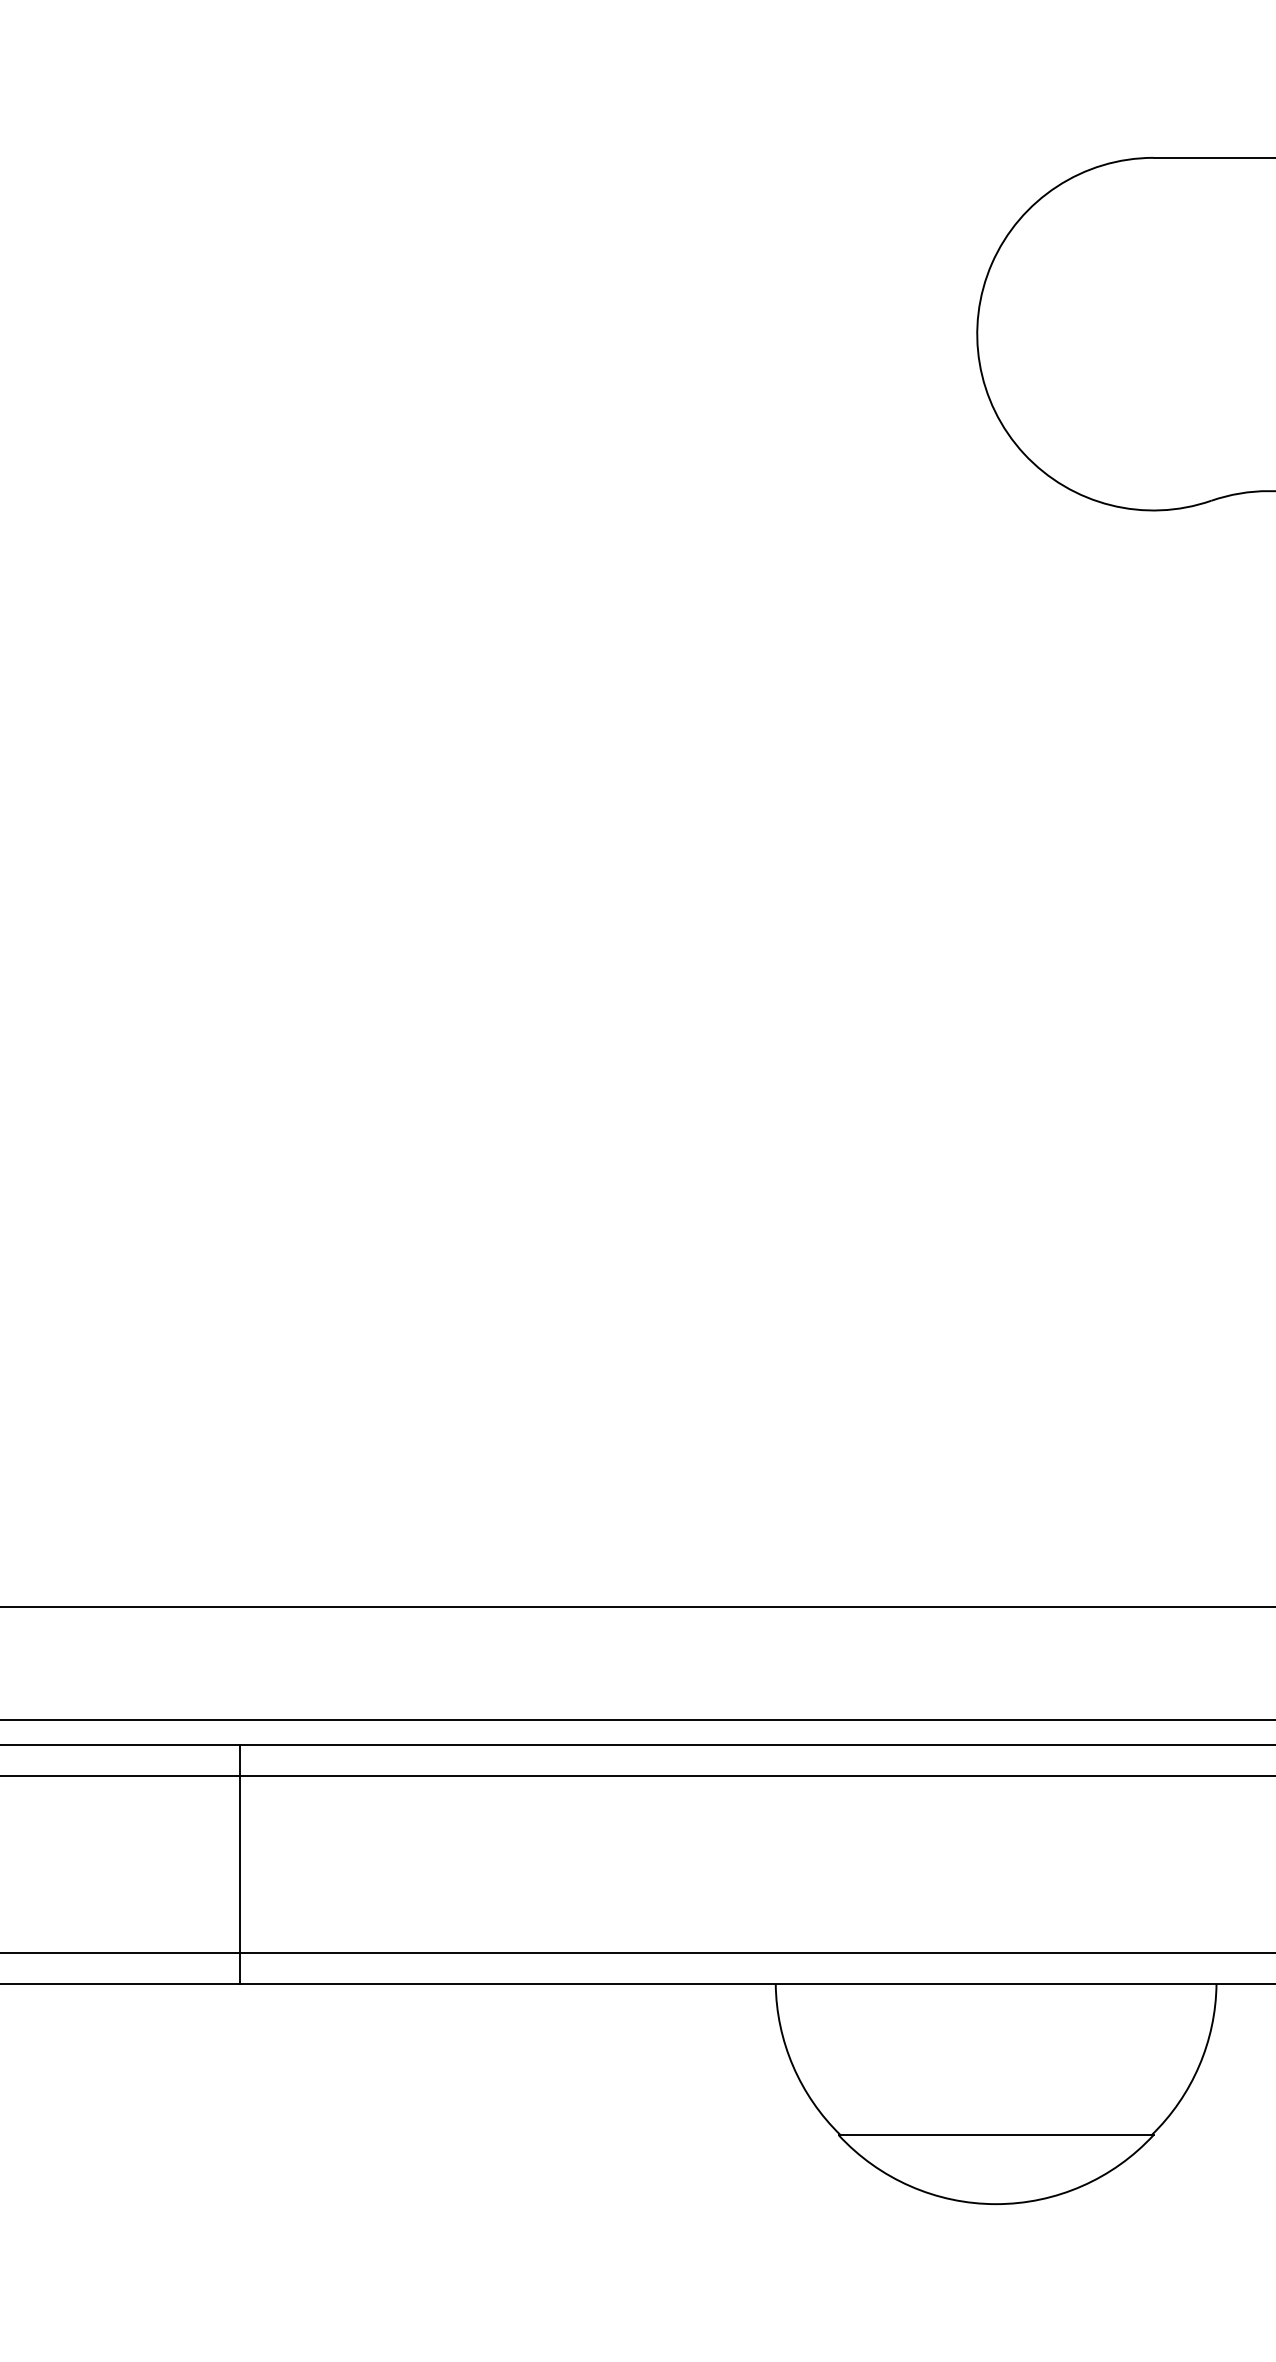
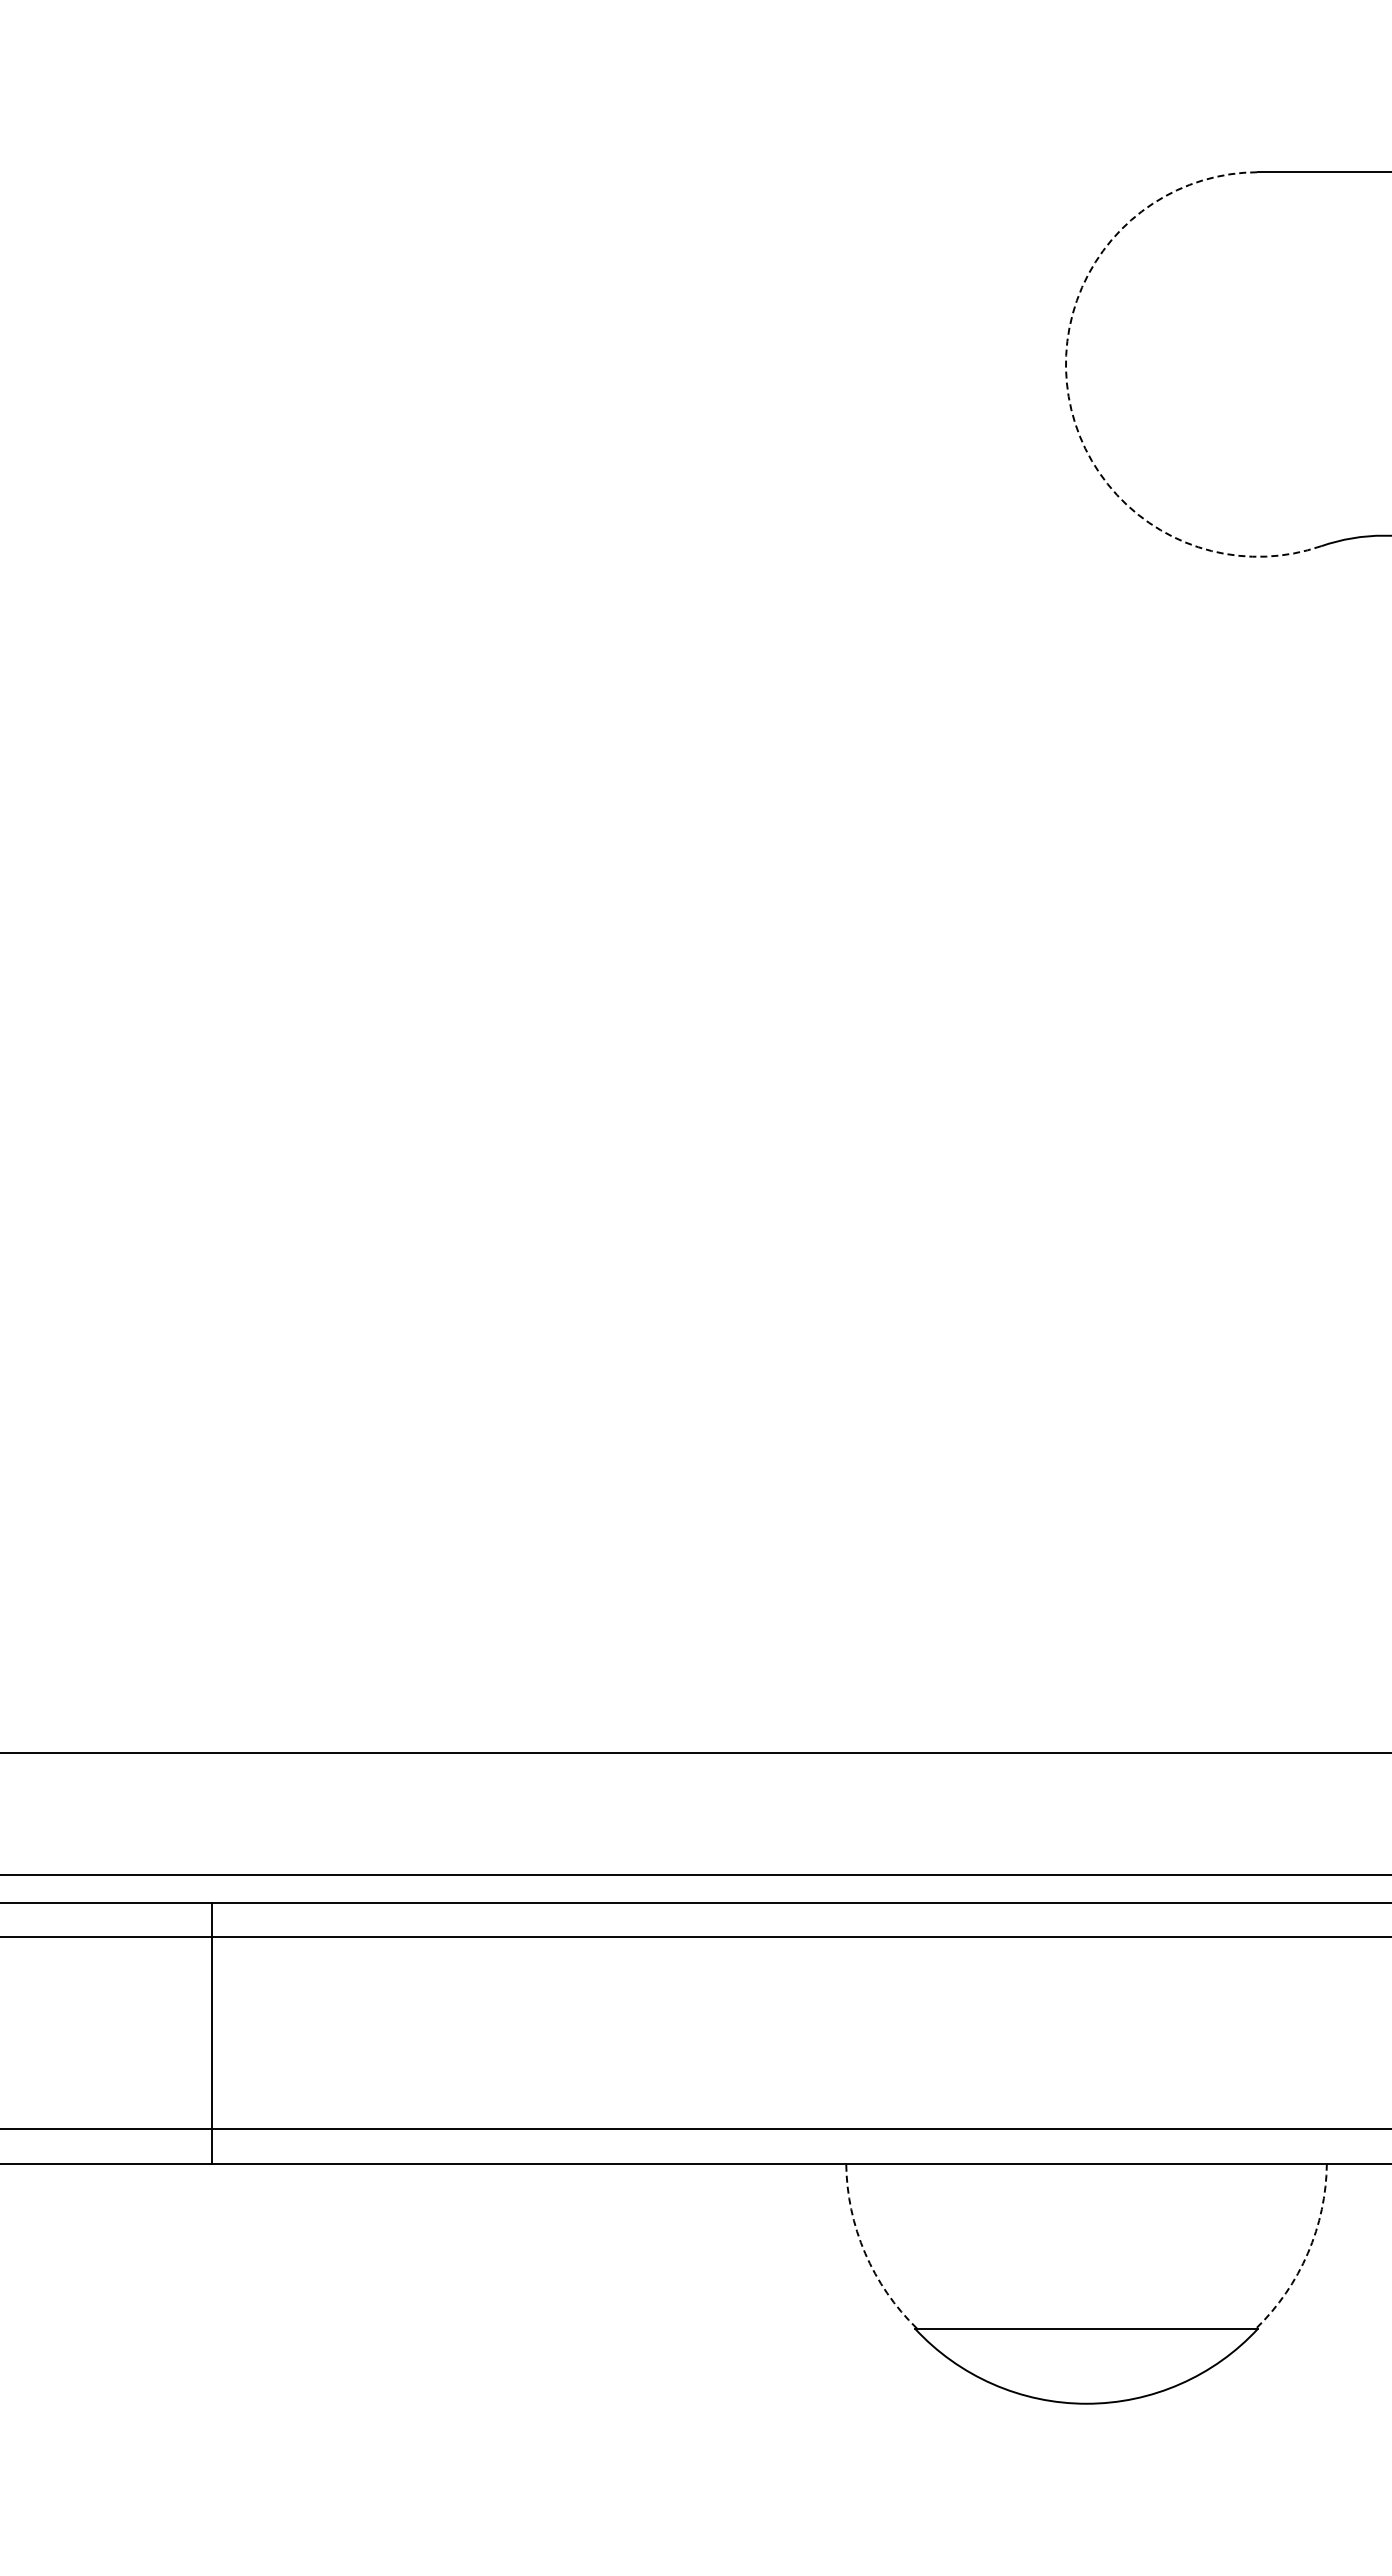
arc: (979, 363) -> (1068, 396), solid -> dashed
line: (240, 1863) -> (211, 2032), moved
arc: (793, 2066) -> (865, 2253), solid -> dashed
arc: (1198, 2066) -> (1307, 2253), solid -> dashed

